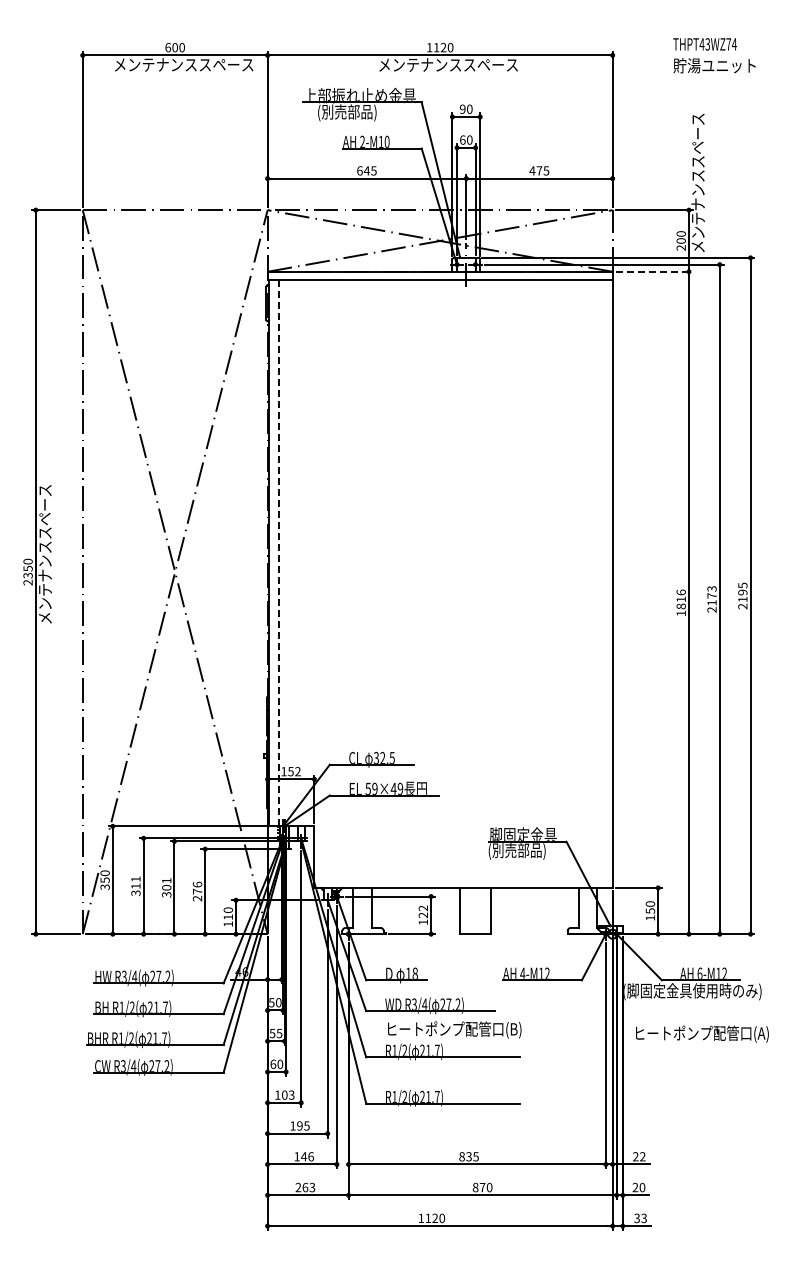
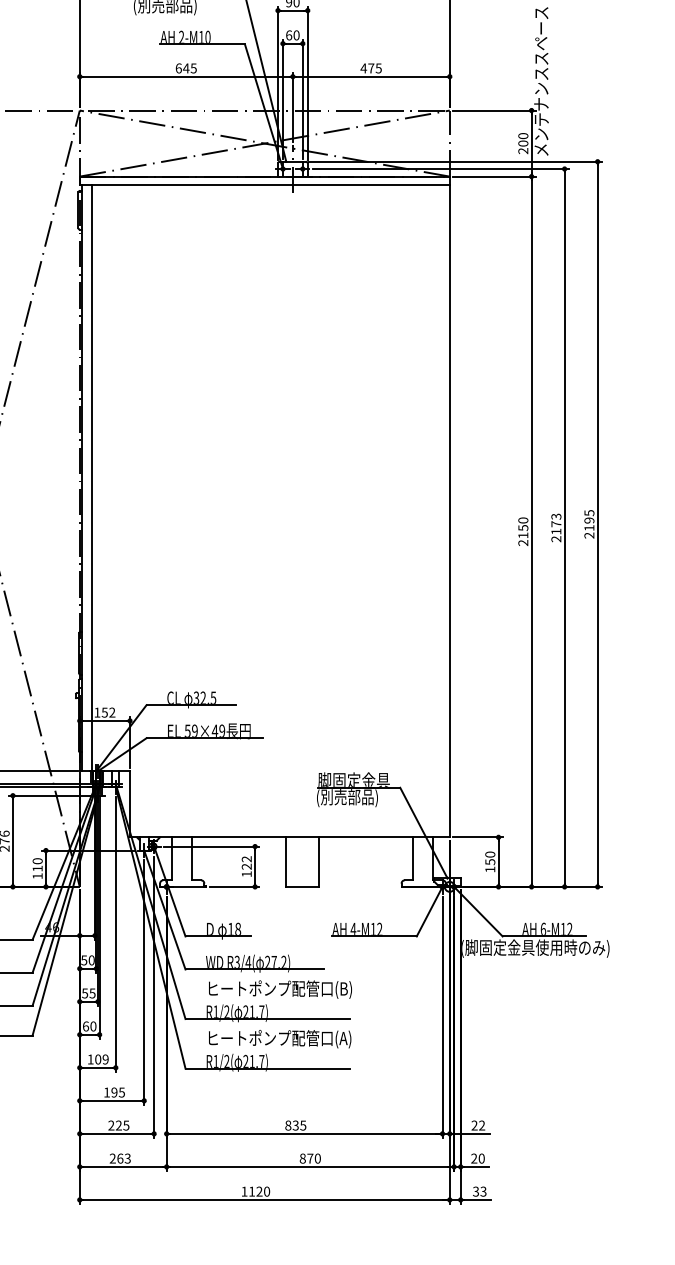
line: (654, 271) -> (494, 176), dashed -> solid
line: (278, 552) -> (91, 477), dashed -> solid
text: (680, 602) -> (522, 531), 1816 -> 2150
text: (702, 1033) -> (280, 1038), moved
text: (291, 1094) -> (105, 1058), 103 -> 109
text: (303, 1156) -> (118, 1125), 146 -> 225

